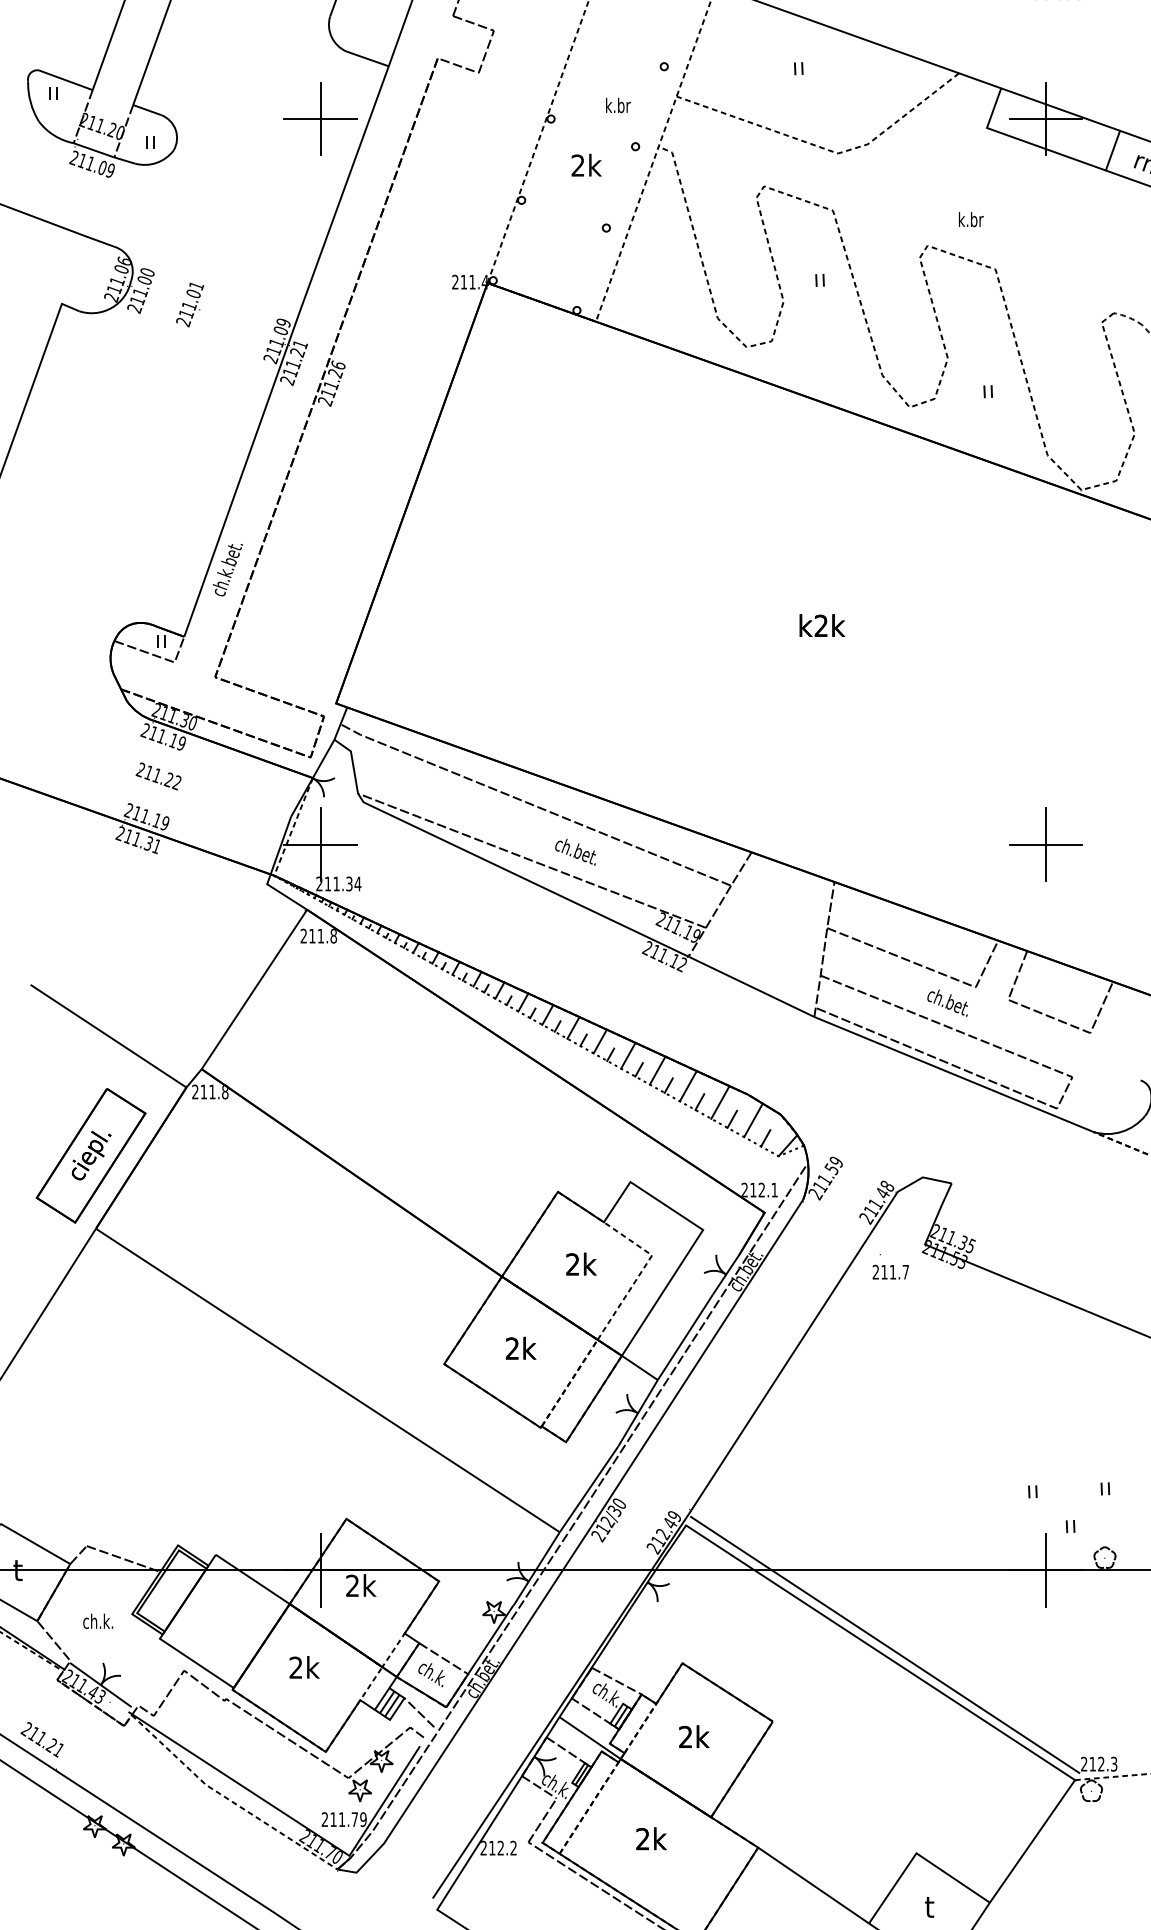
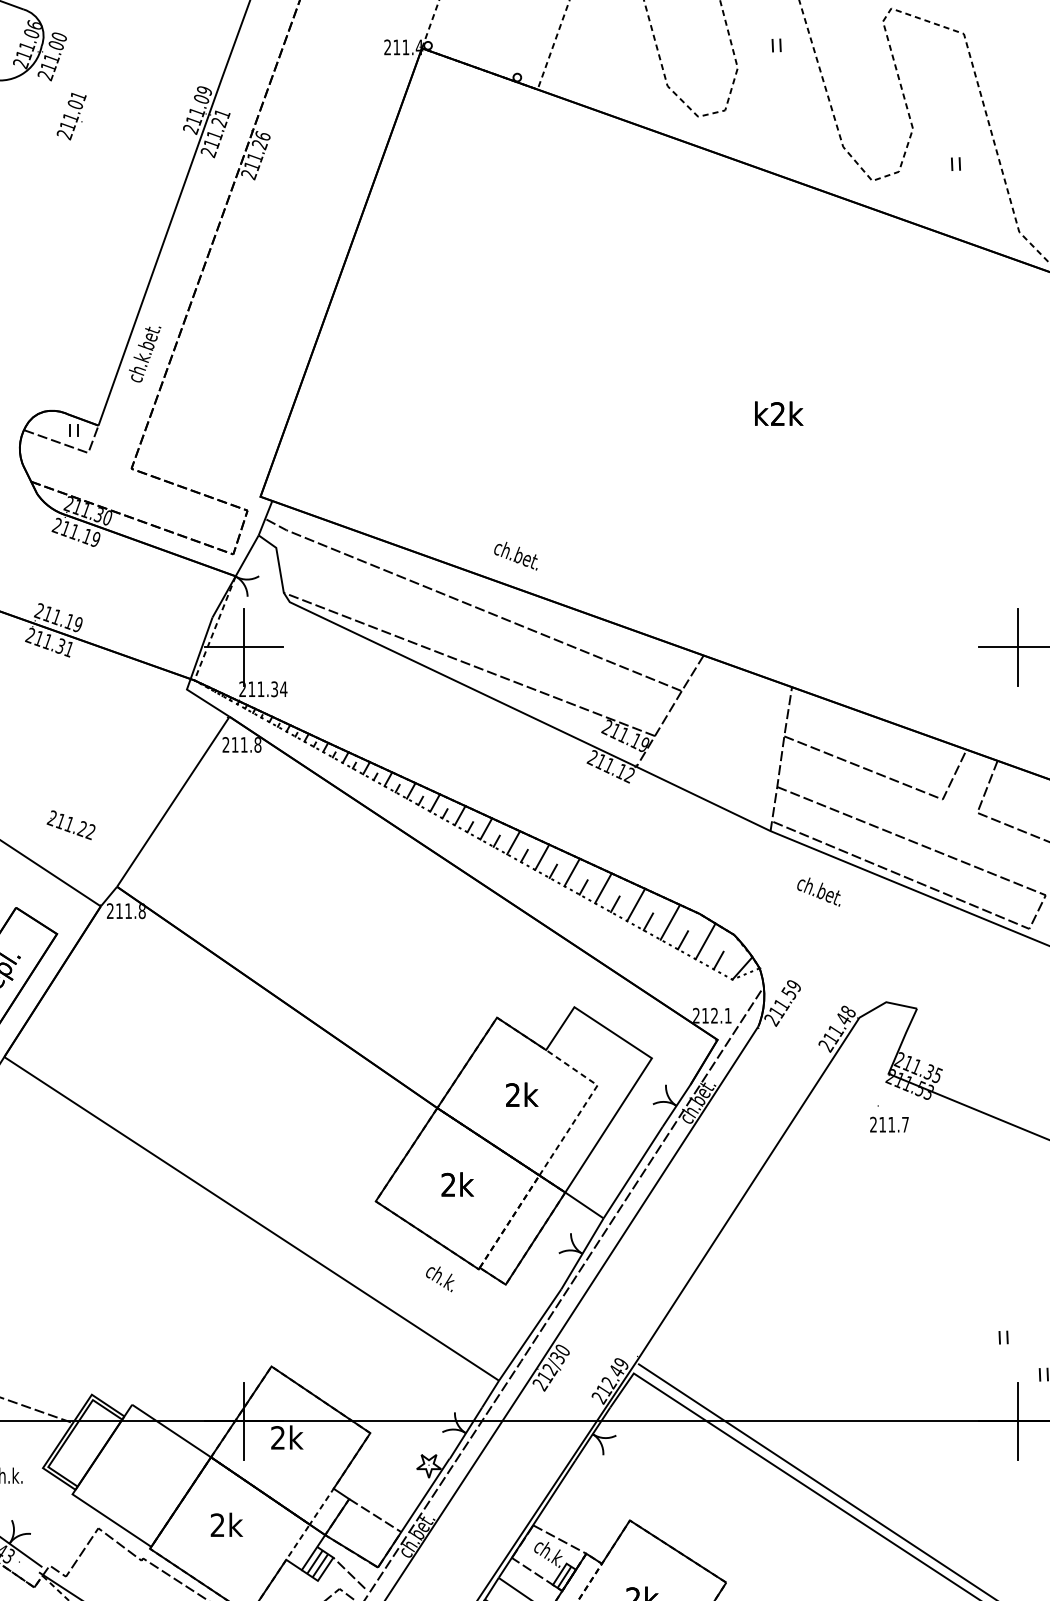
text: (190, 304) -> (72, 115), moved
text: (158, 776) -> (71, 825), moved
text: (575, 851) -> (515, 555), moved
text: (947, 1002) -> (818, 891), moved
text: (890, 1266) -> (889, 1118), moved
text: (431, 1675) -> (440, 1279), moved

